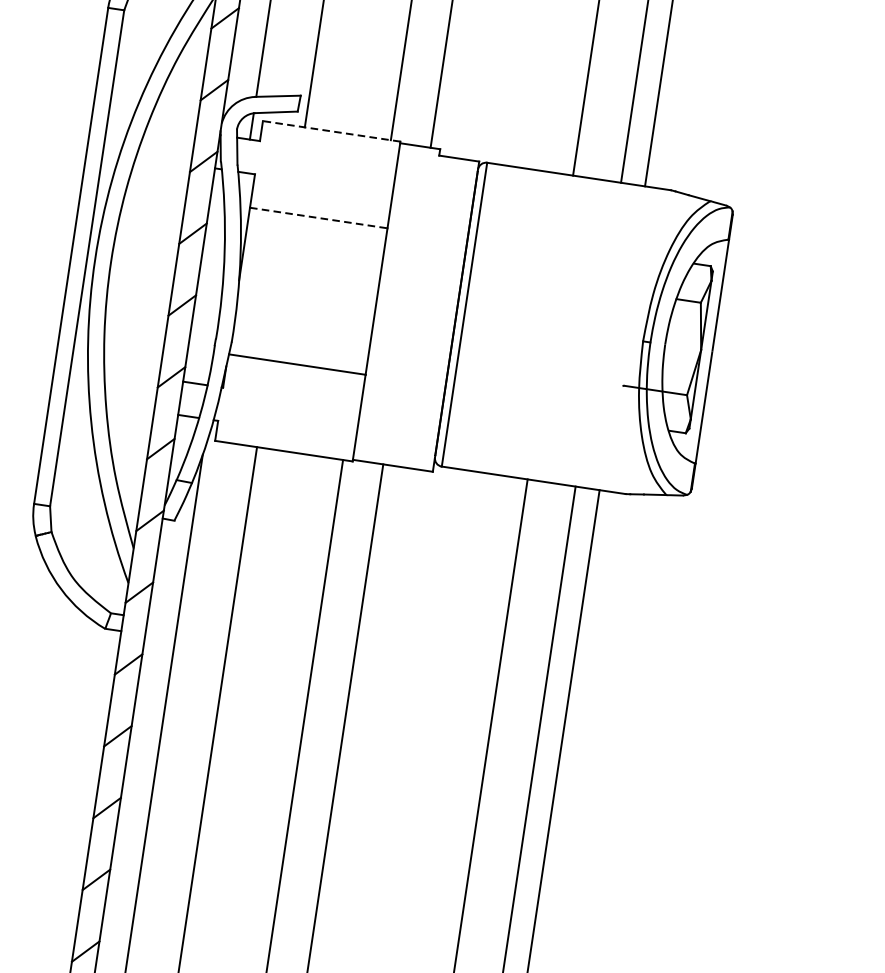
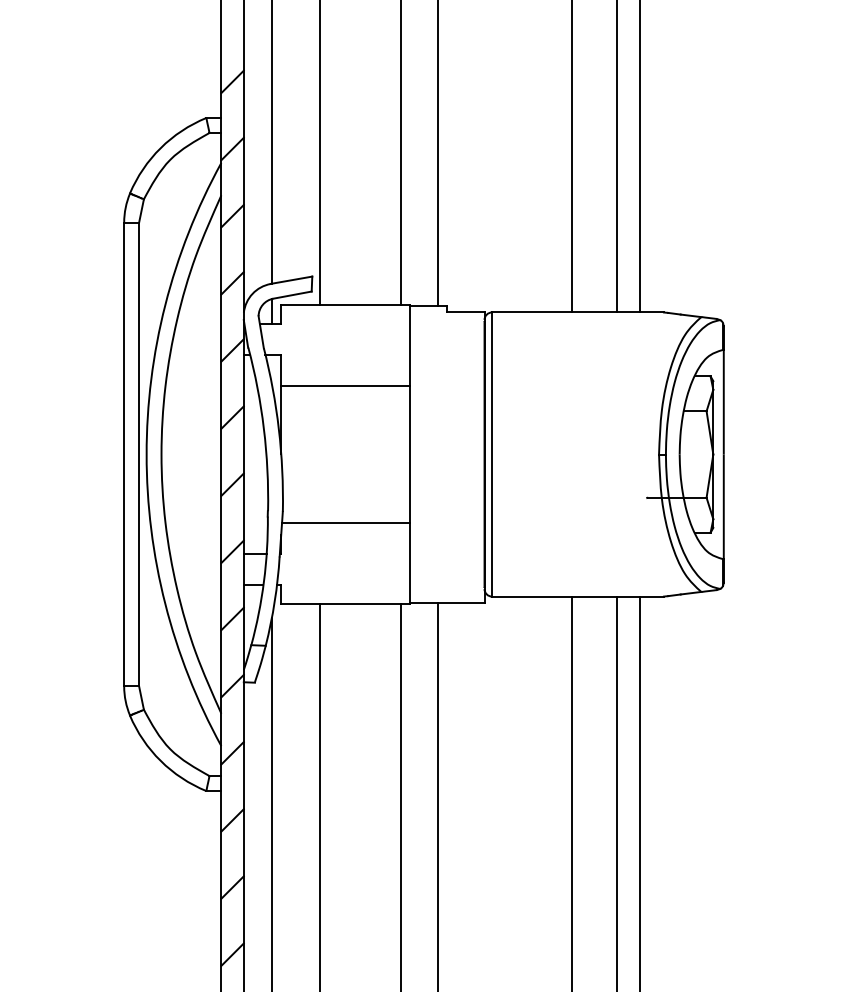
line: (330, 131) -> (344, 305), dashed -> solid
line: (318, 218) -> (345, 386), dashed -> solid

